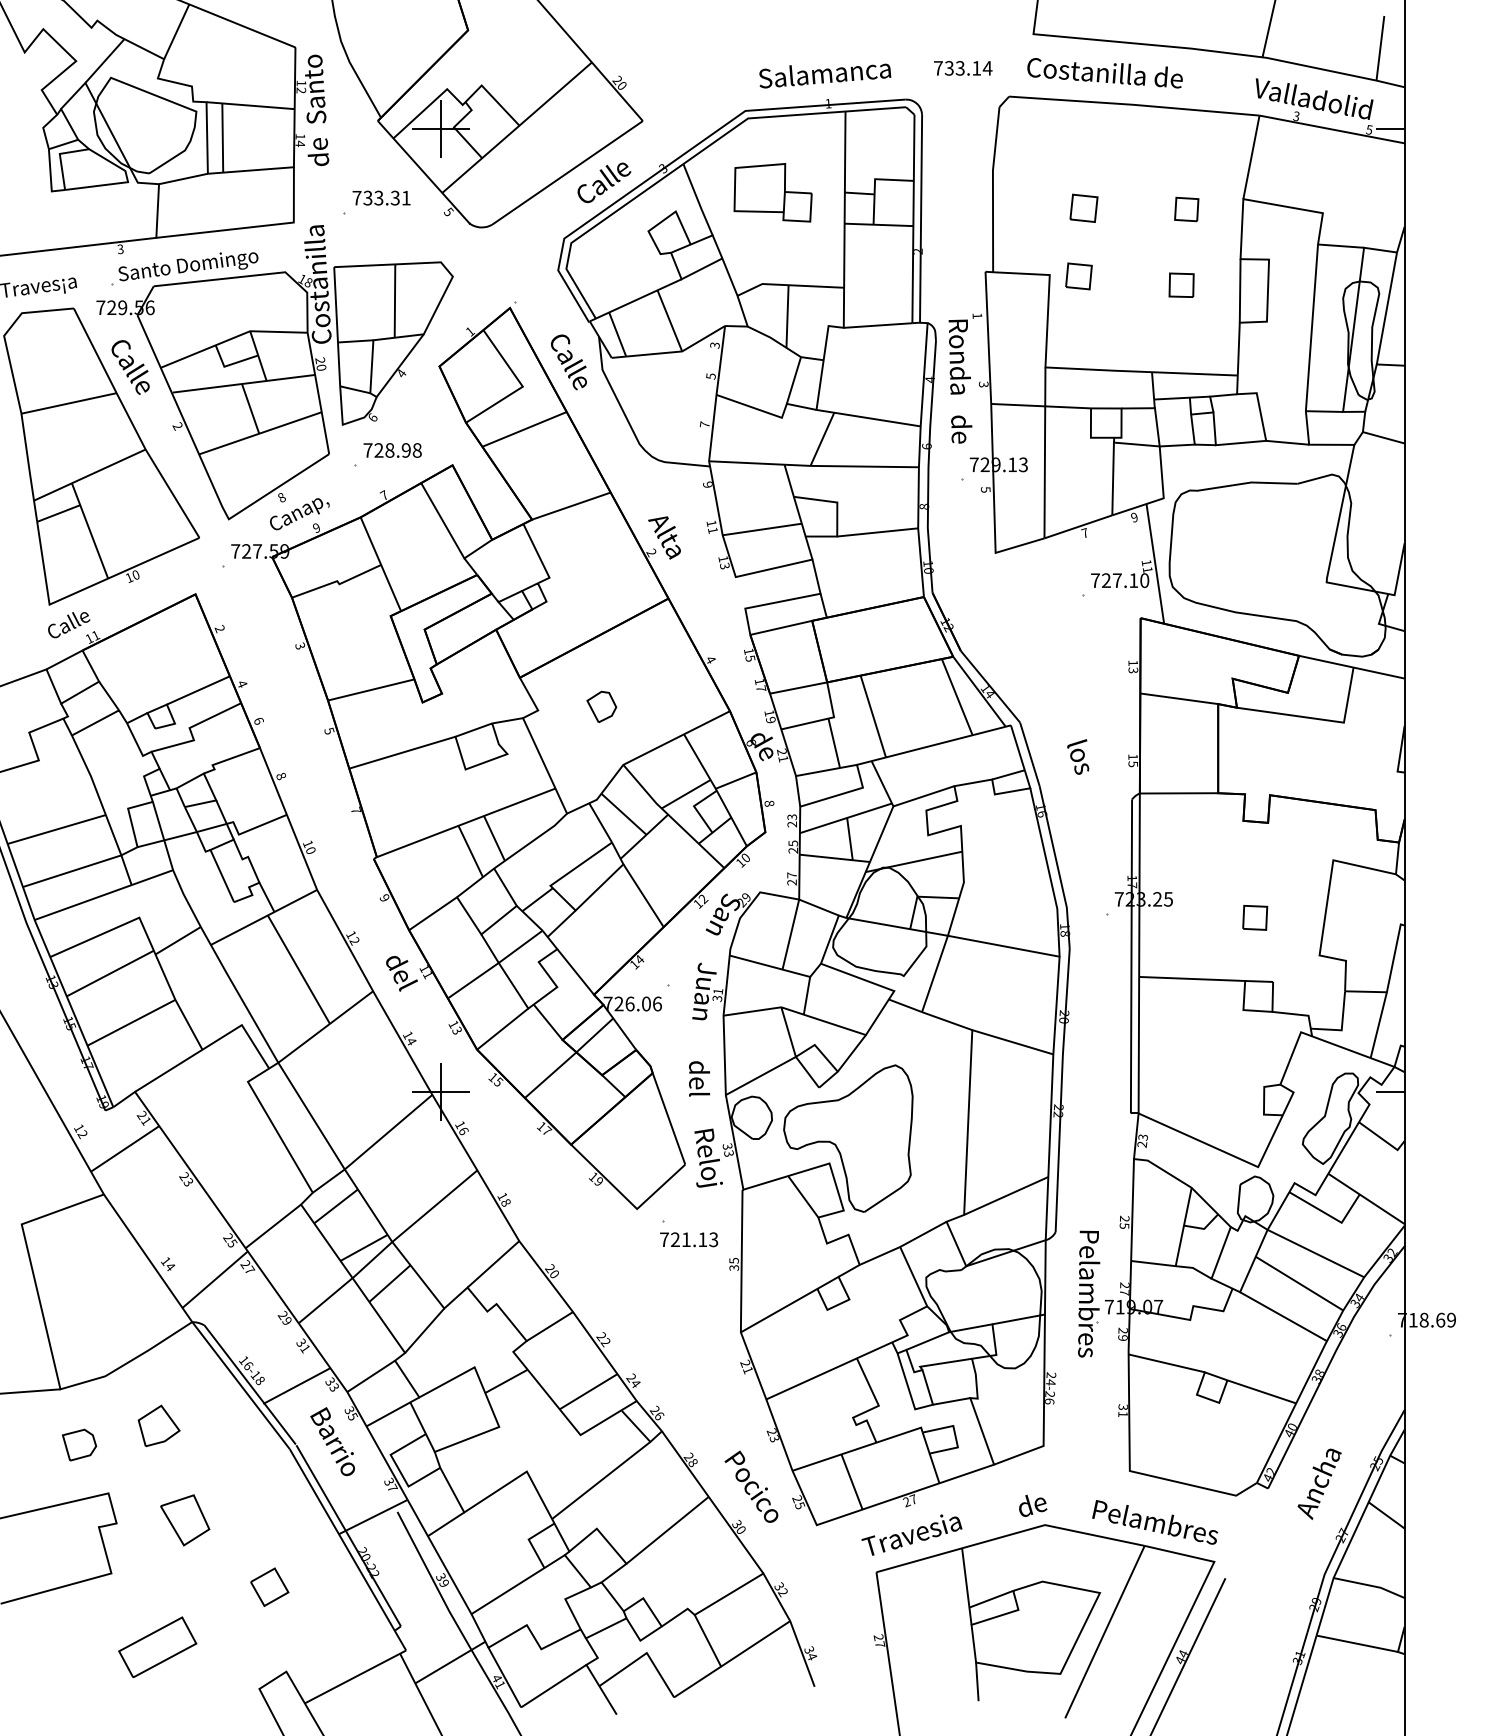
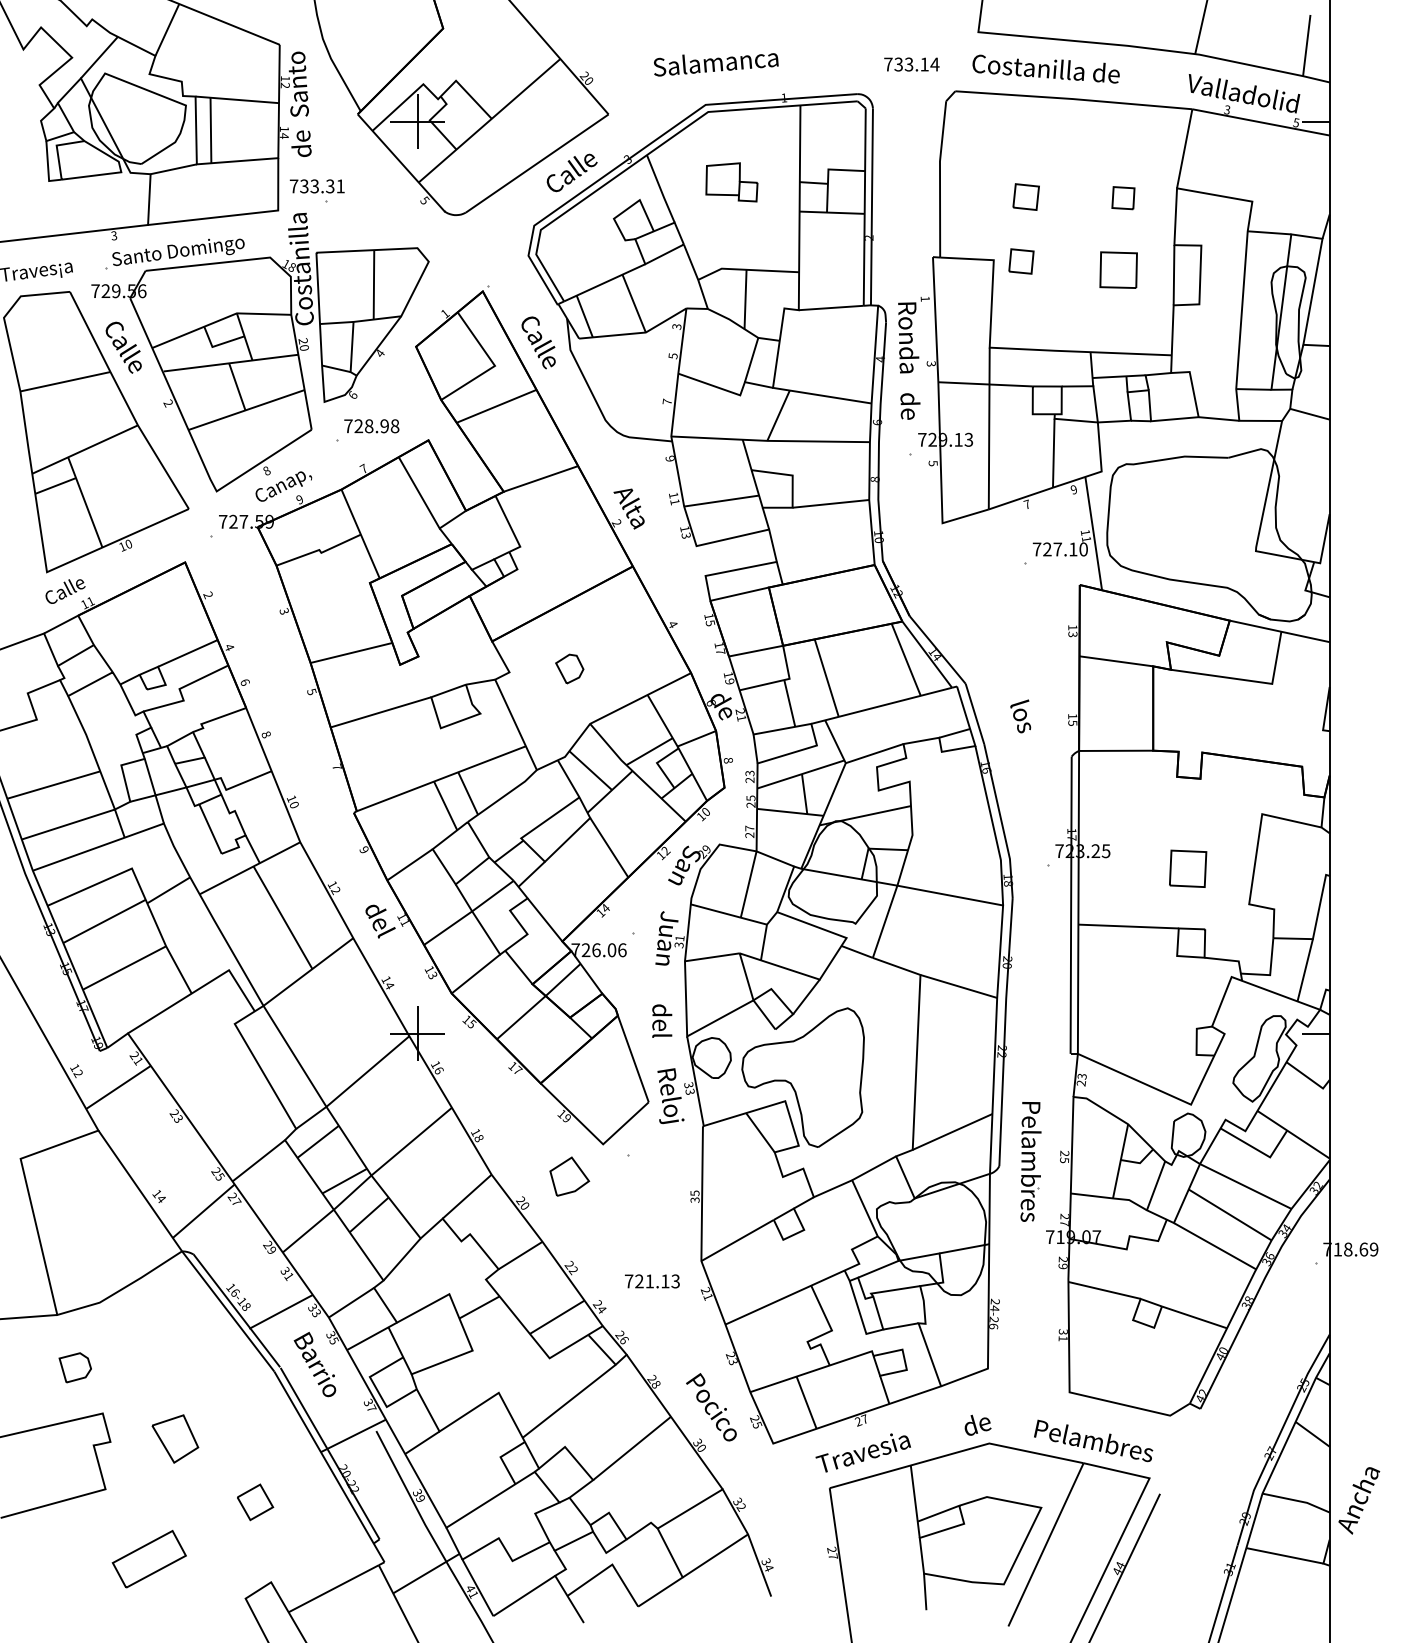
text: (825, 75) -> (716, 64), moved
part: (772, 192) -> (731, 182), size x0.7
text: (380, 198) -> (316, 186), moved
part: (1181, 284) -> (1118, 269), size x1.6
part: (1255, 917) -> (1188, 868), size x1.6
text: (689, 1239) -> (652, 1281), moved
part: (1088, 1293) -> (1030, 1161), moved
part: (158, 1425) -> (569, 1176), moved
text: (1319, 1483) -> (1359, 1500), moved

